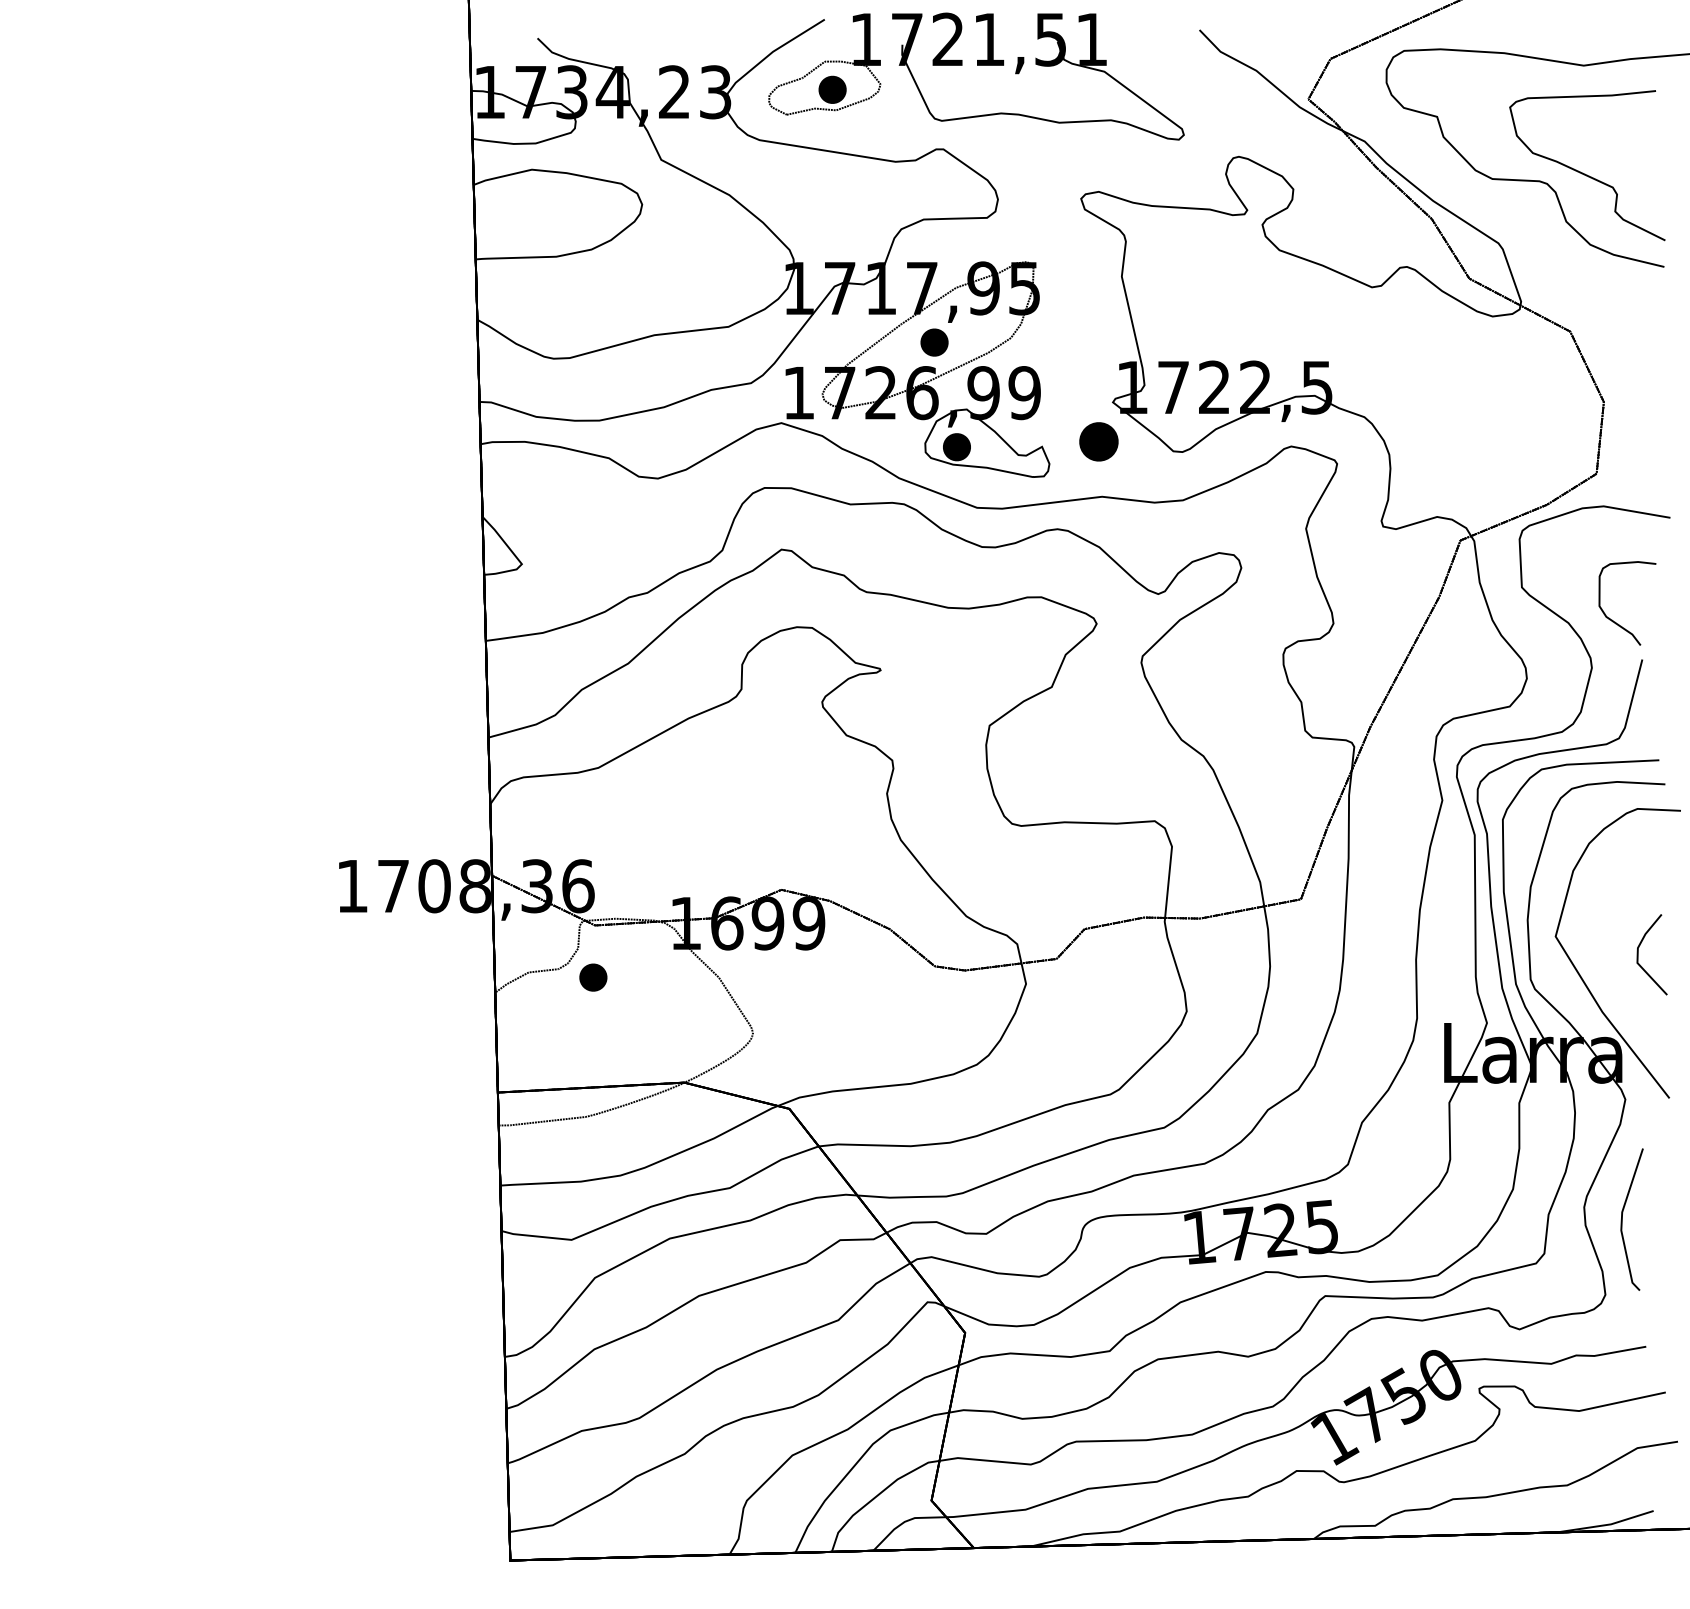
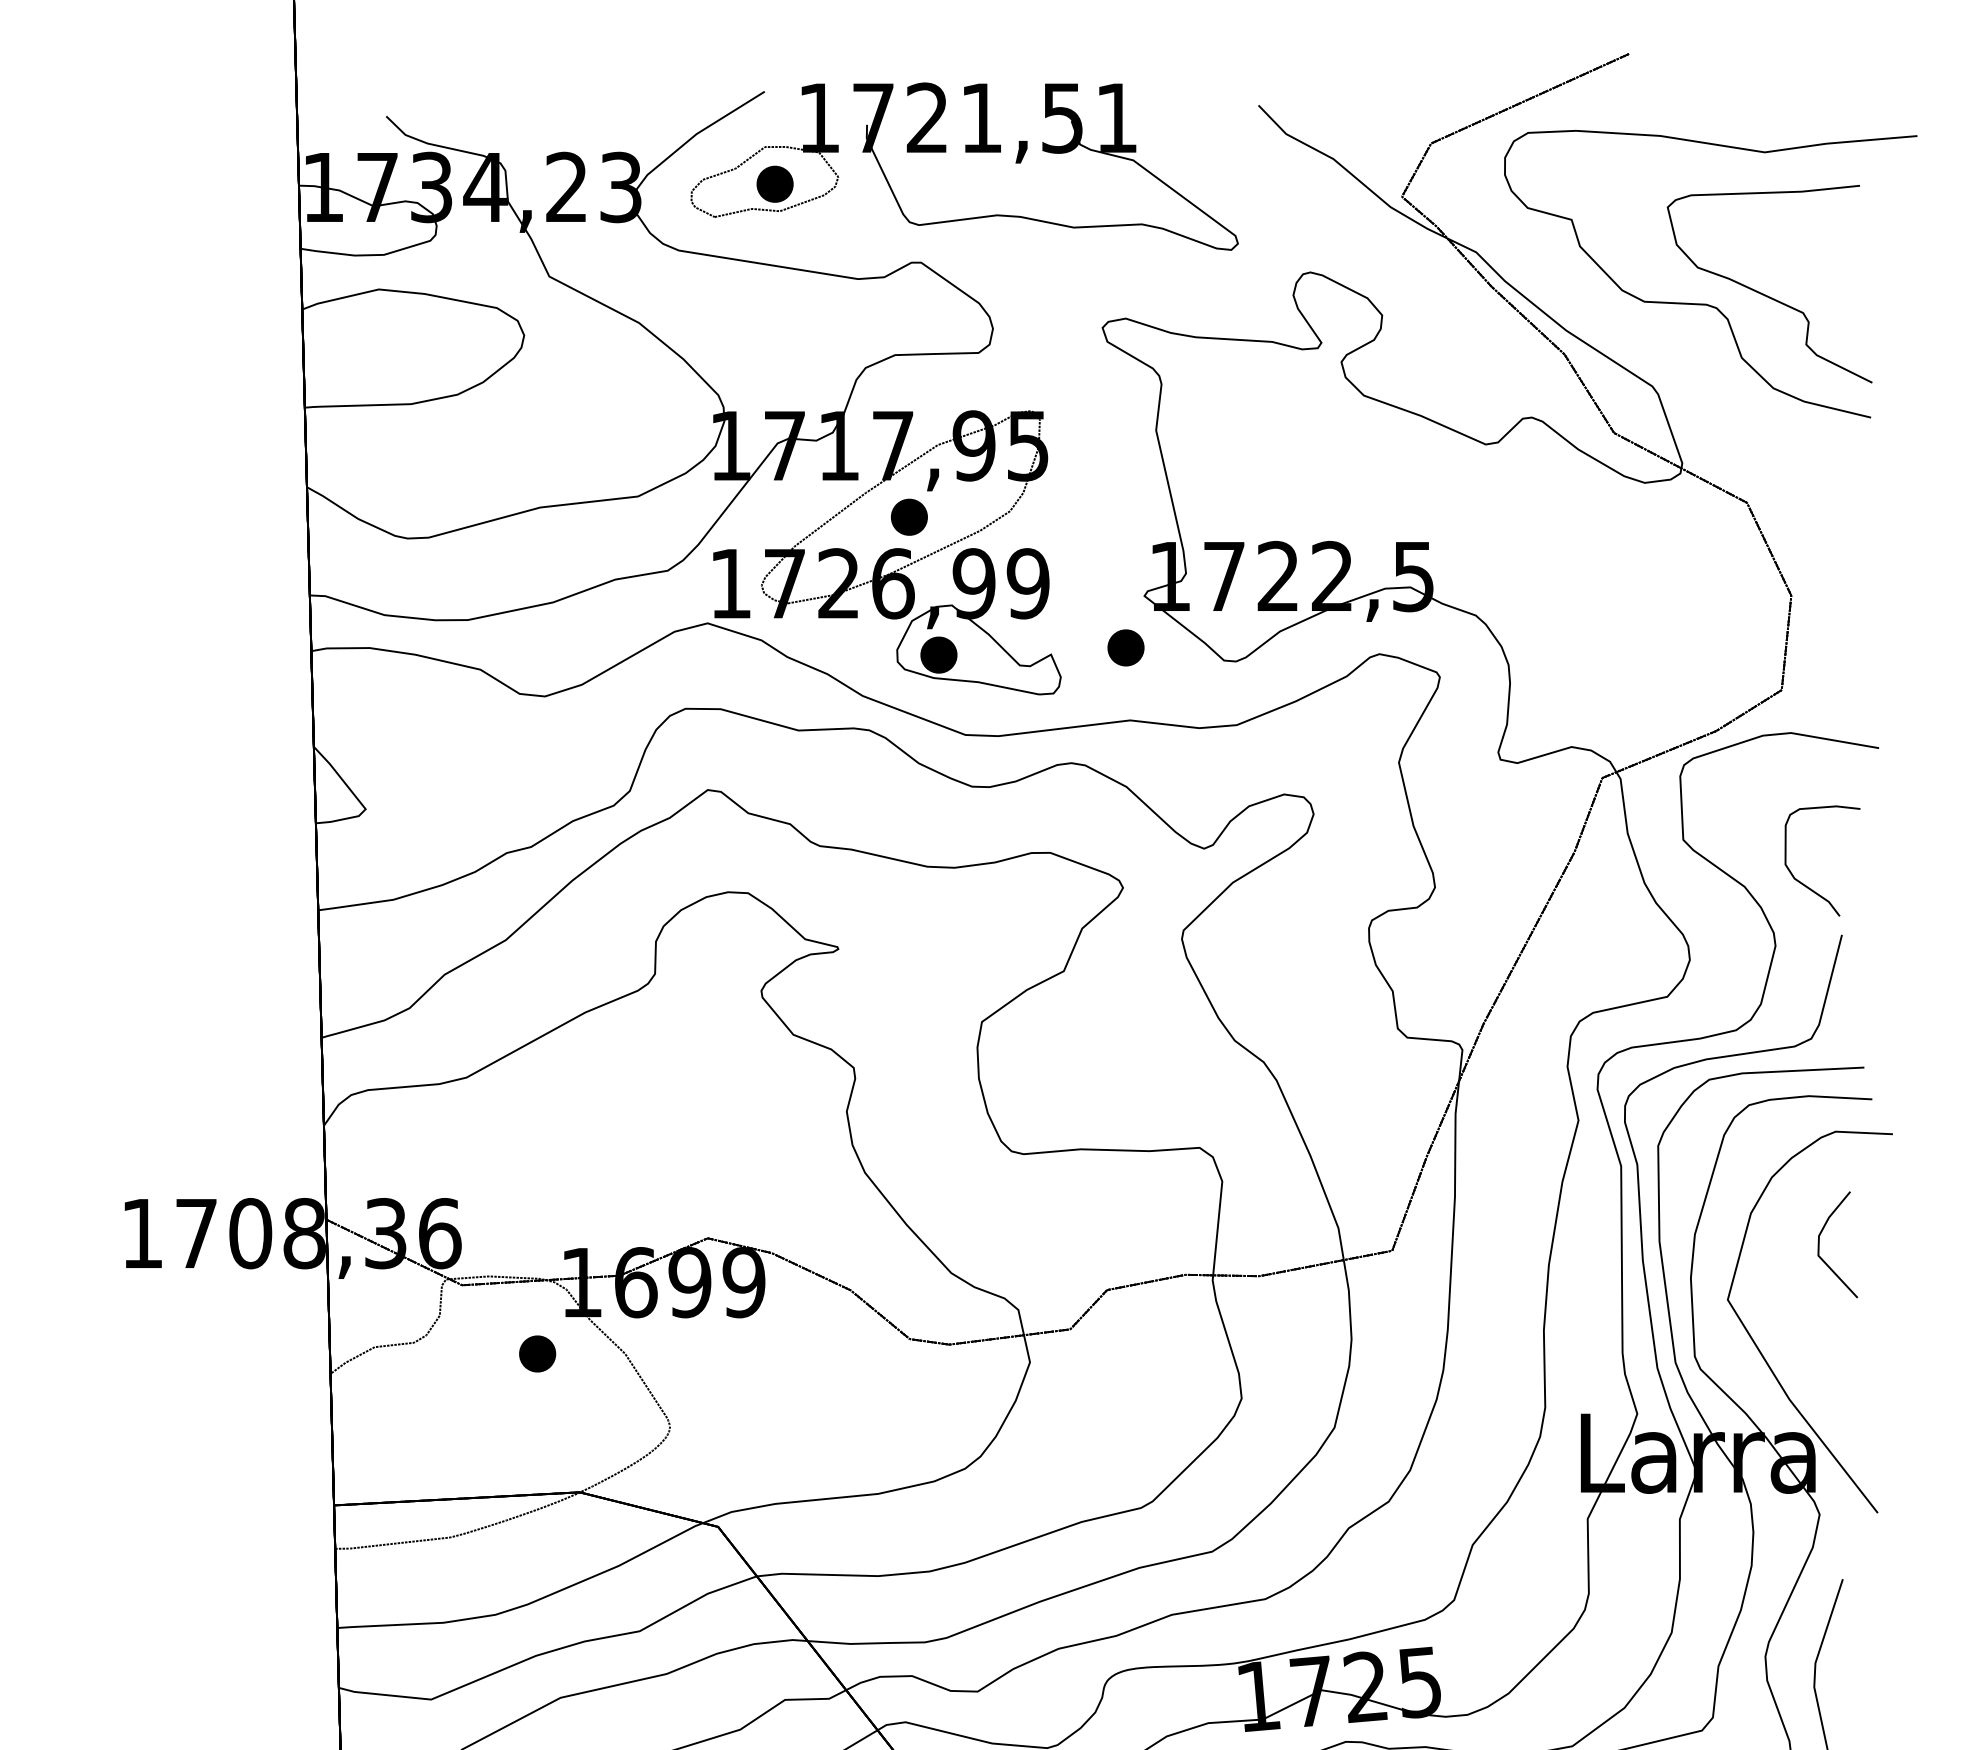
part: (1098, 441) -> (1125, 647), size x0.71
line: (1638, 954) -> (1819, 1244), moved
part: (593, 977) -> (537, 1353), moved

